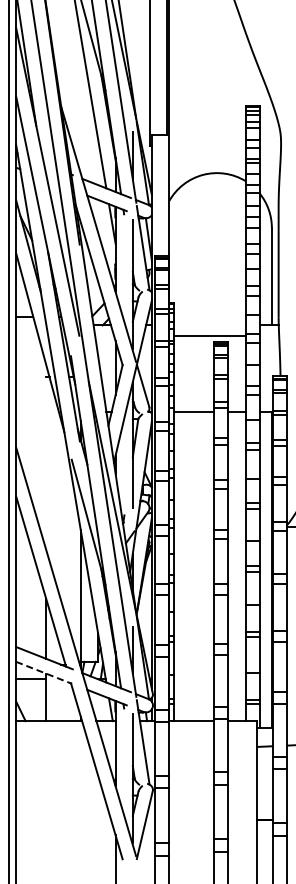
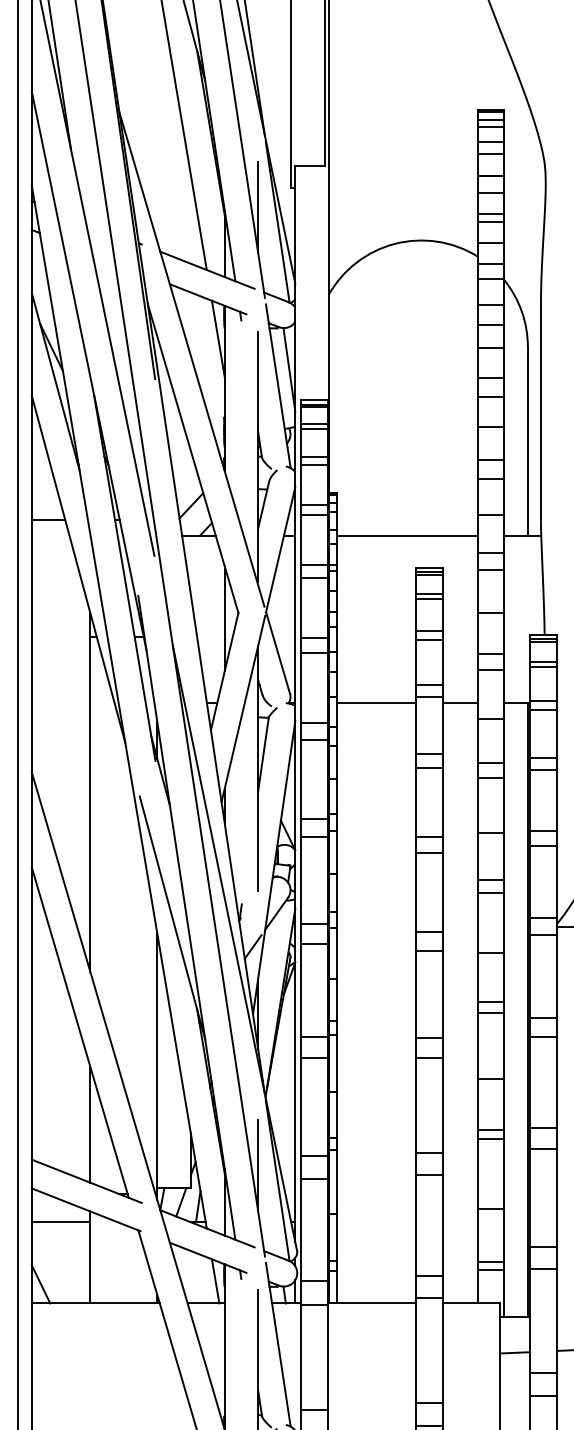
line: (209, 336) -> (406, 536), moved
line: (46, 457) -> (90, 792), added
line: (44, 673) -> (86, 1211), dashed -> solid

